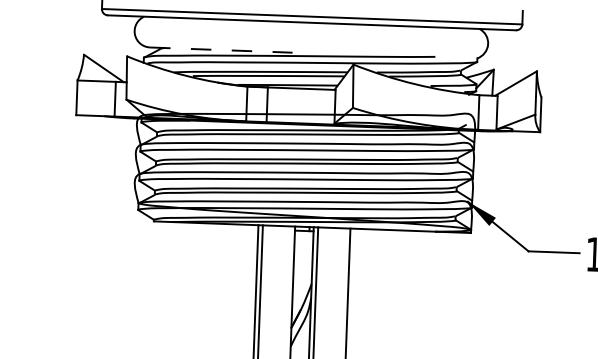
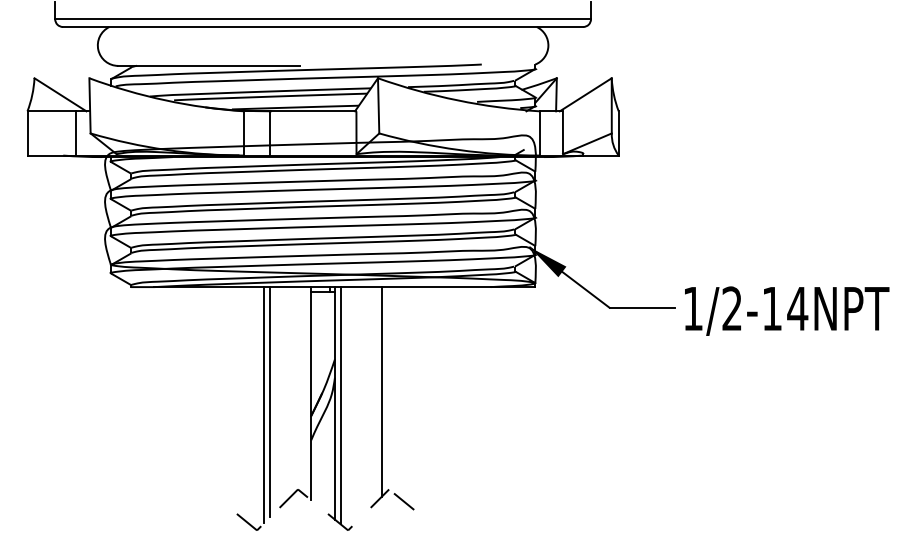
line: (221, 49) -> (209, 65), dashed -> solid

